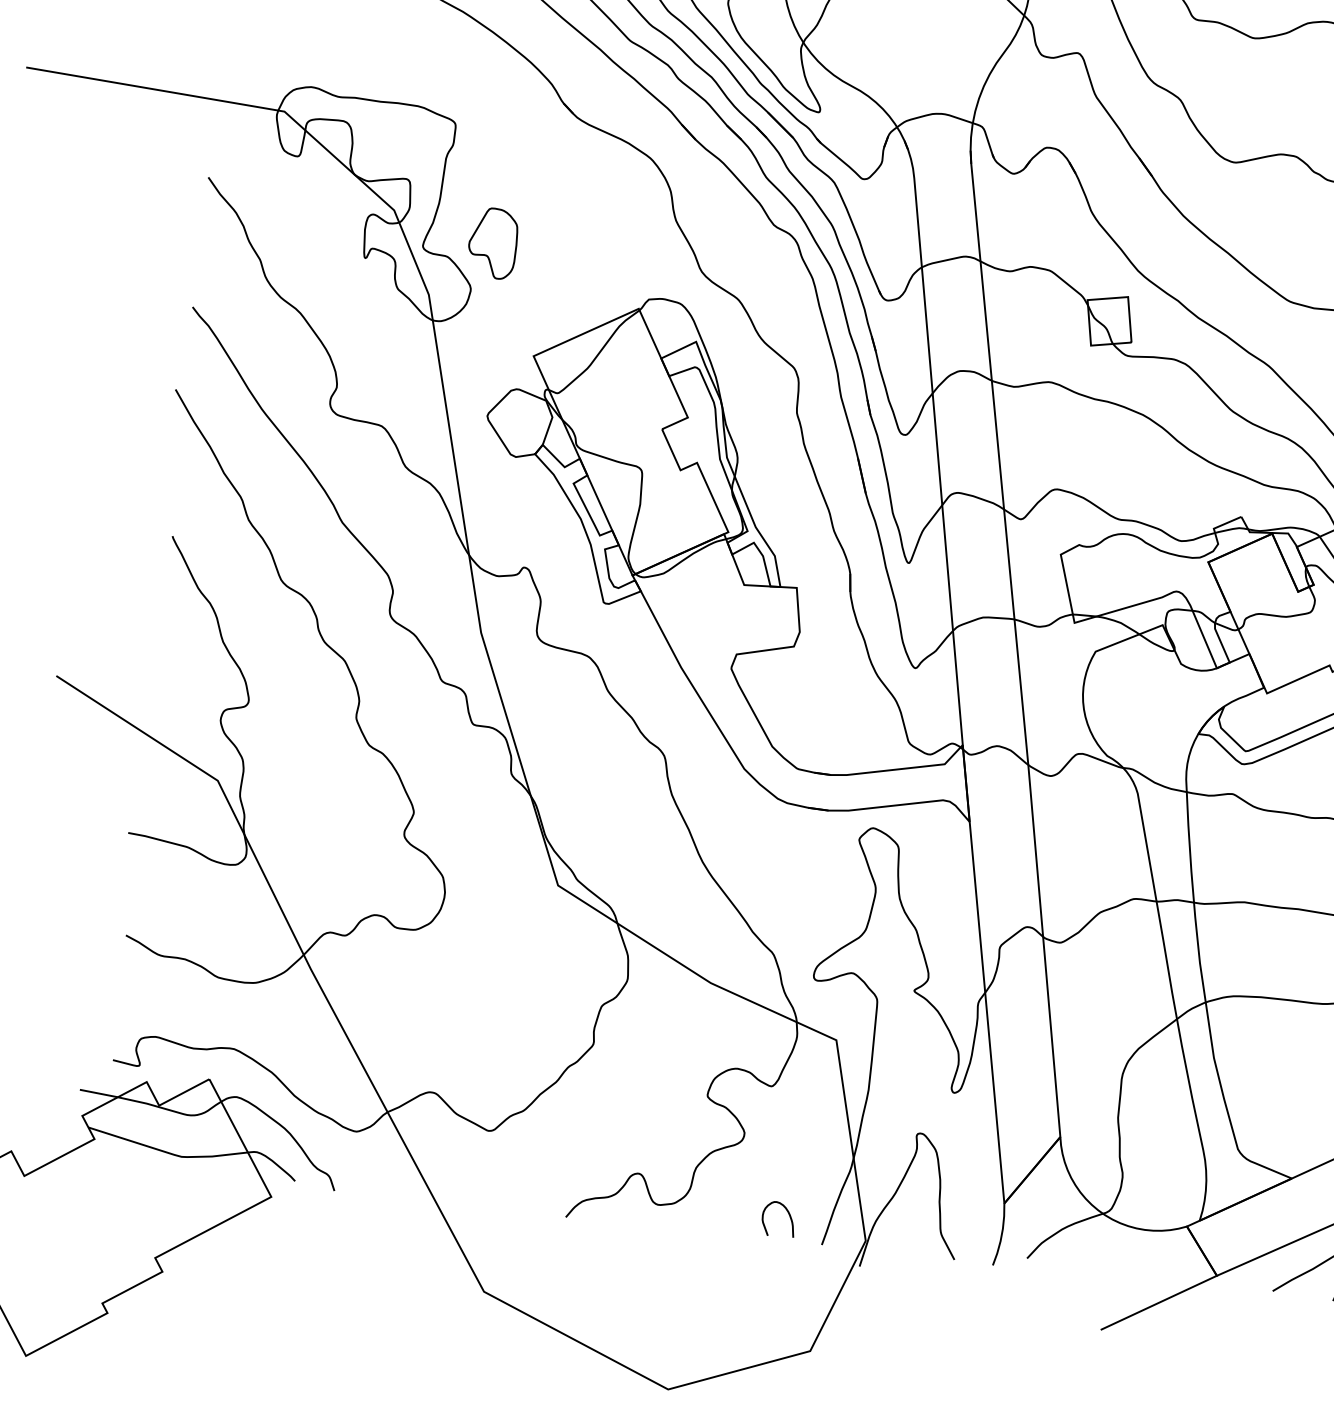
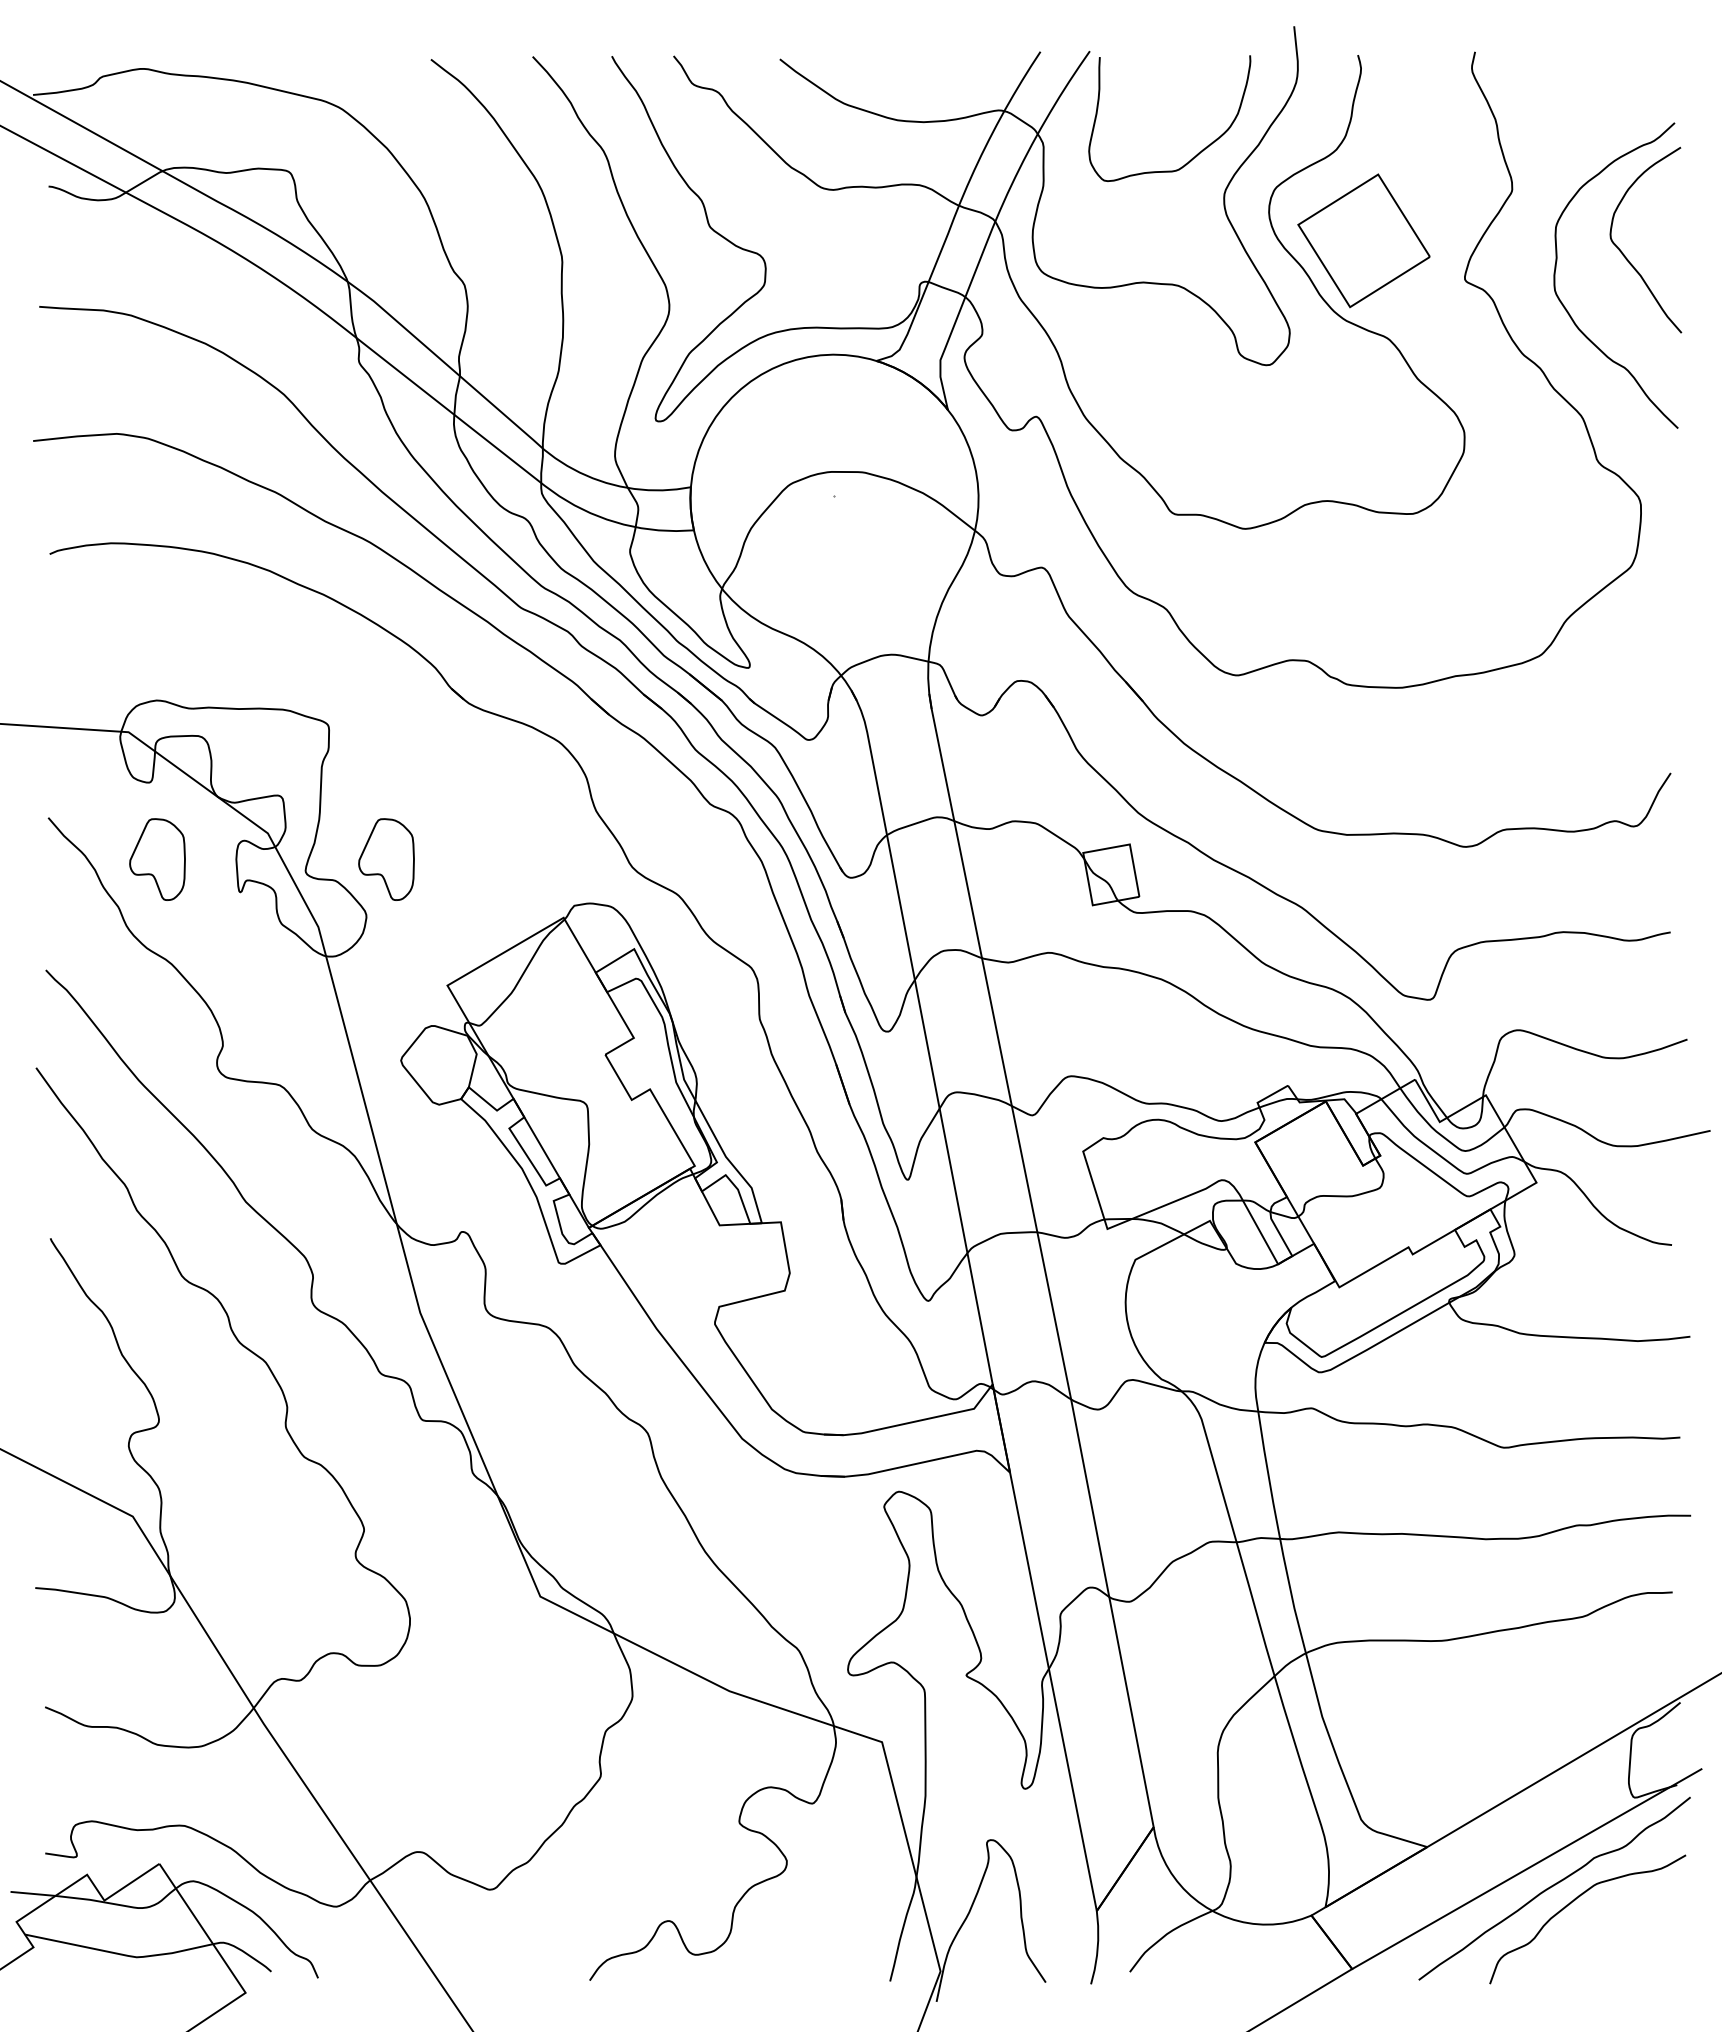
part: (297, 222) -> (157, 859), added
curve: (789, 1215) -> (848, 1951), removed

